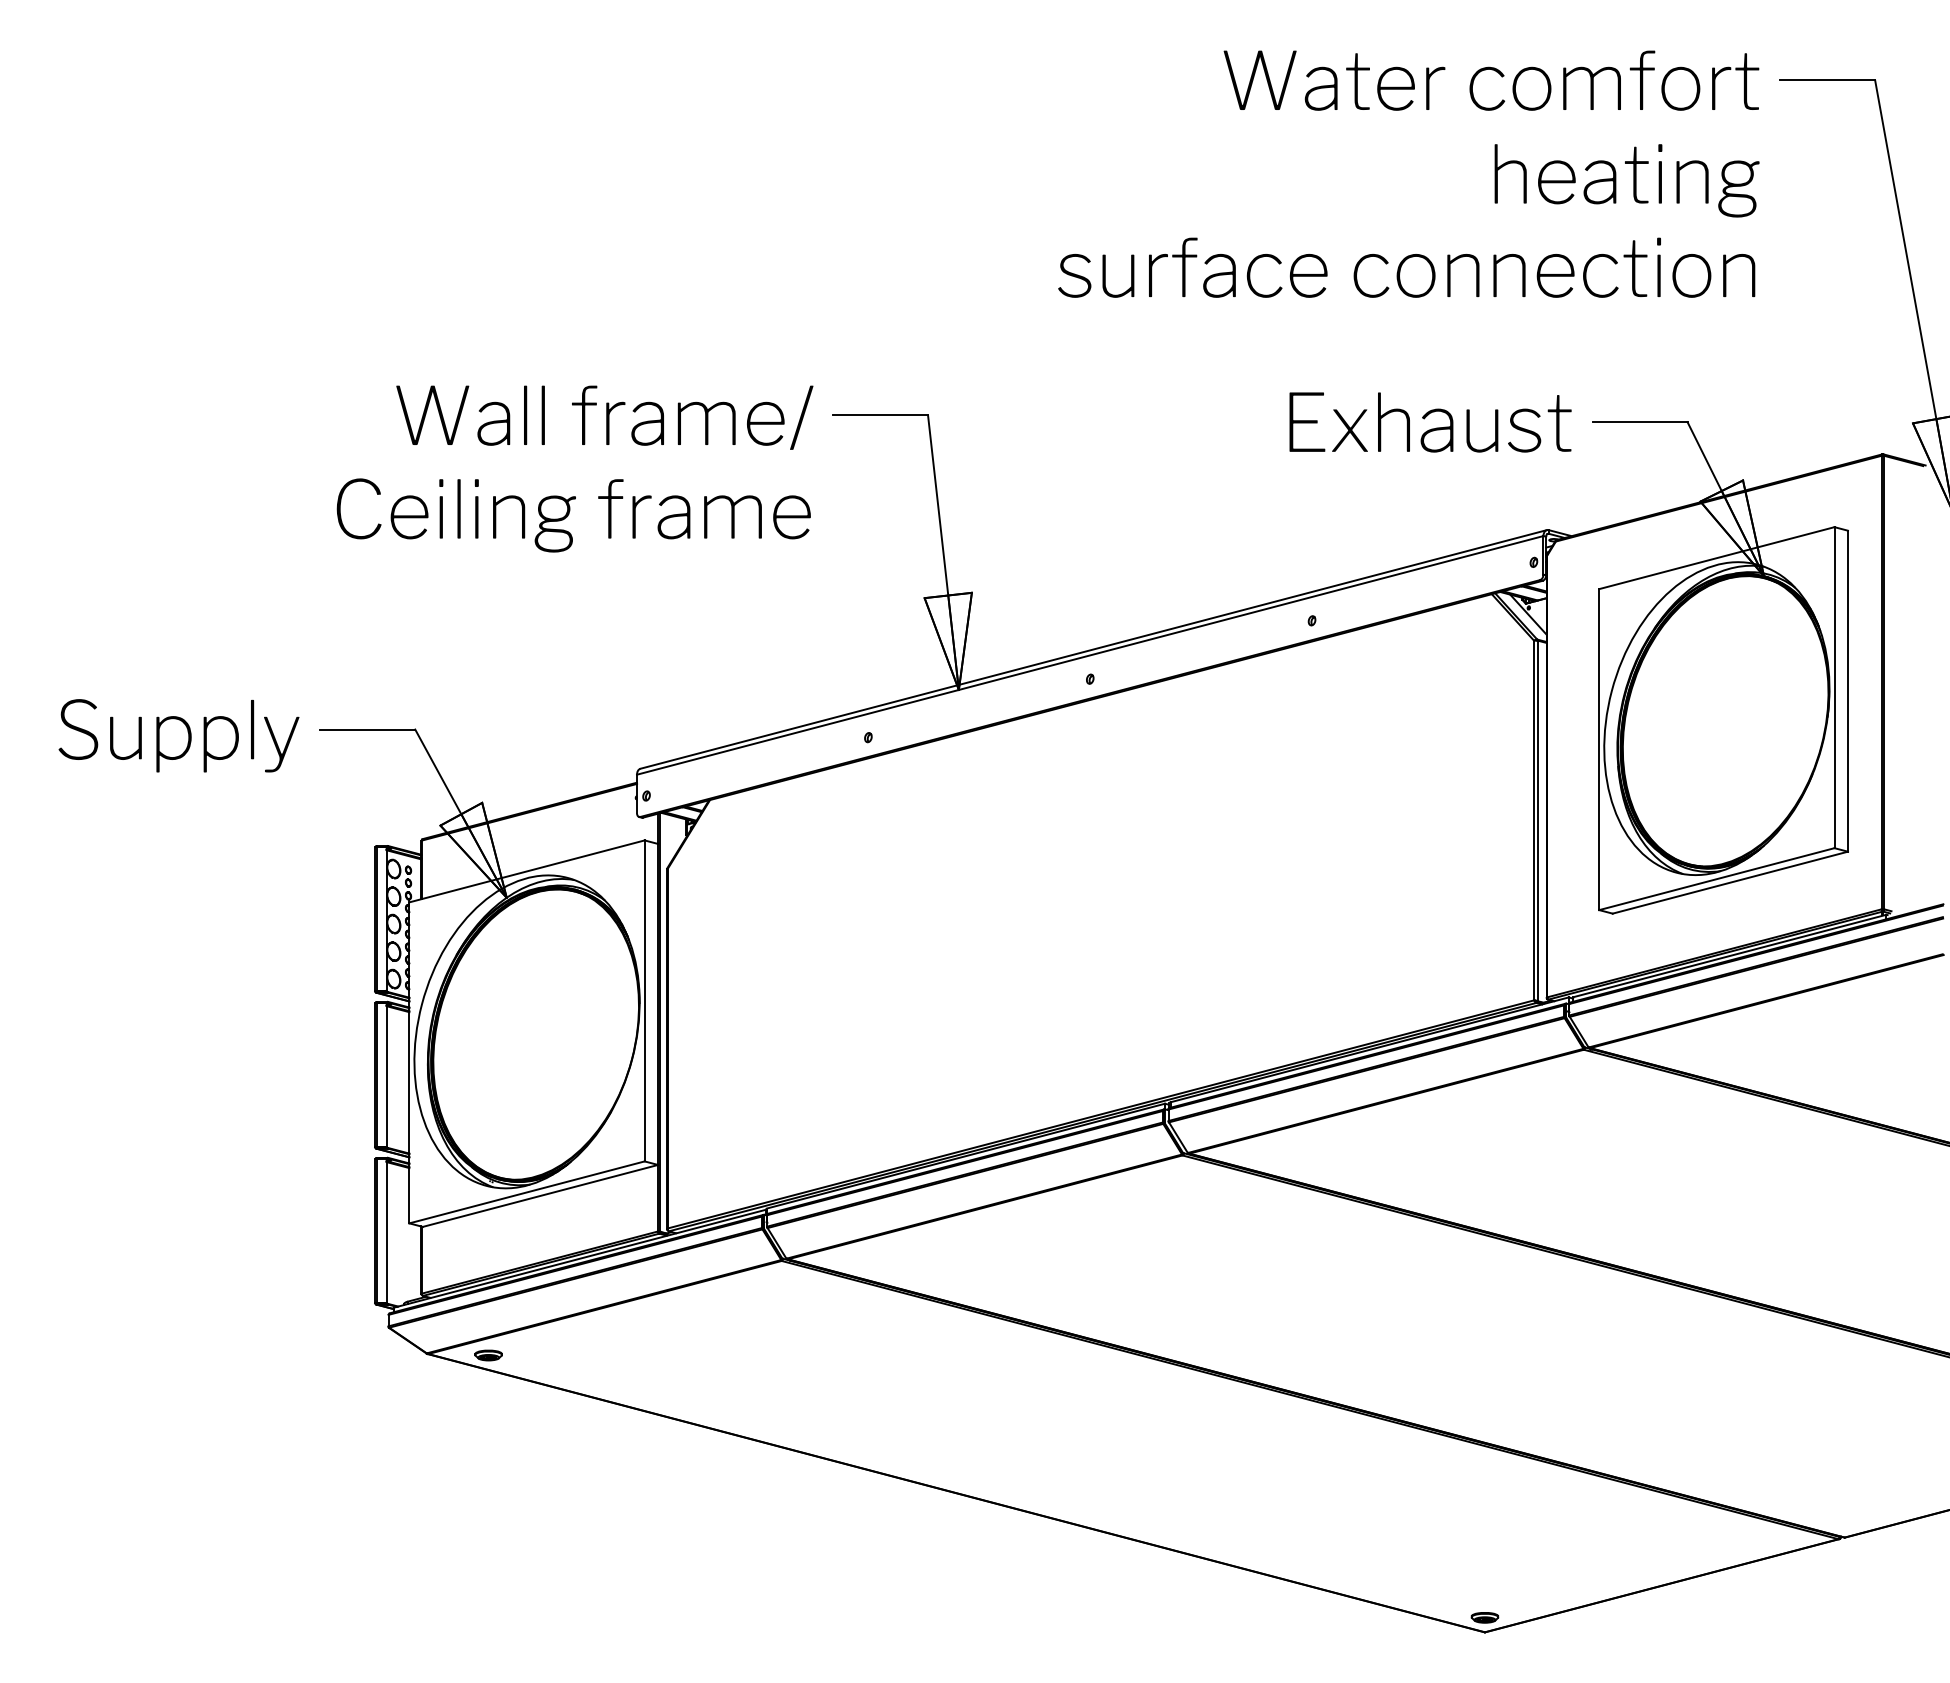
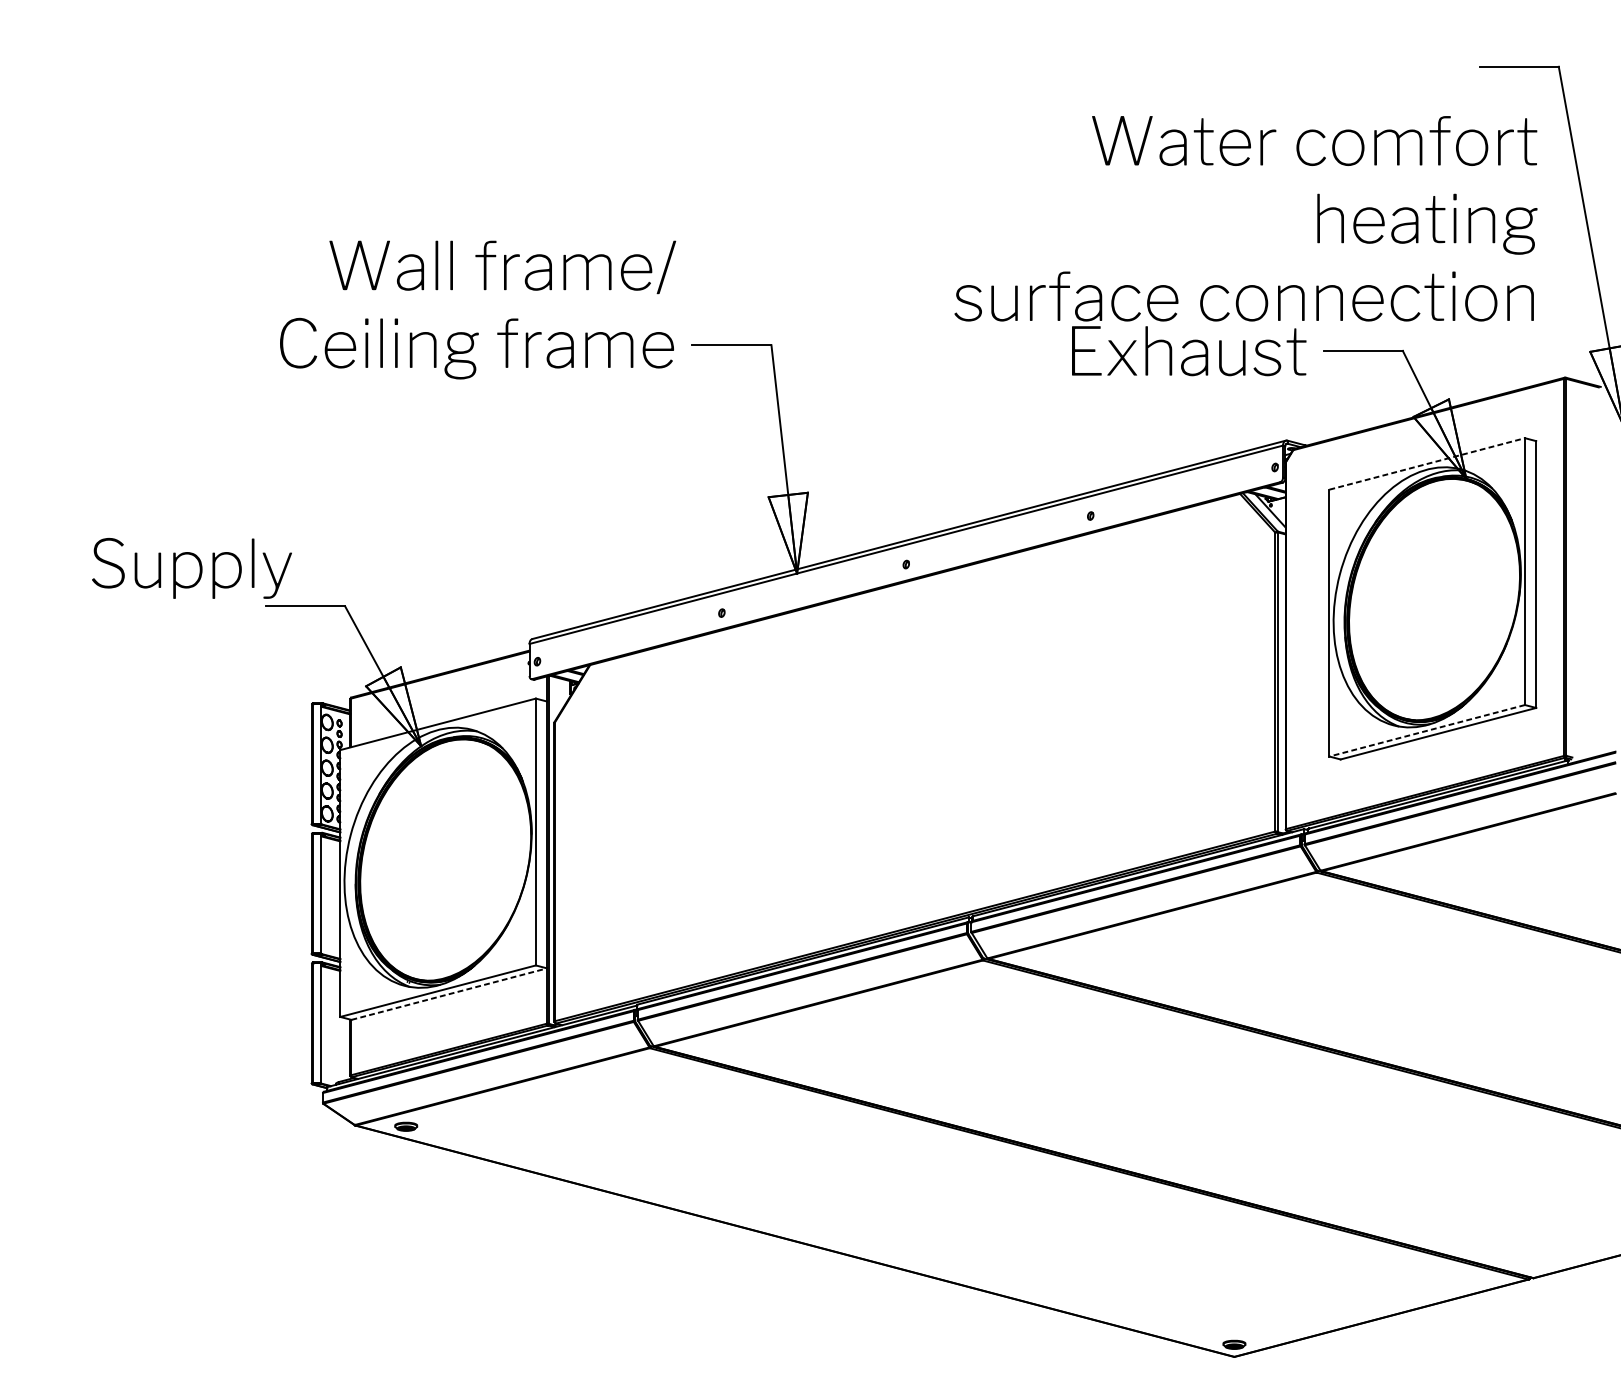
text: (1408, 173) -> (1245, 218), moved
text: (574, 468) -> (477, 309), moved
line: (1716, 558) -> (1426, 464), solid -> dashed
text: (178, 735) -> (191, 568), moved
line: (1716, 879) -> (1426, 731), solid -> dashed
line: (540, 1195) -> (449, 993), solid -> dashed

